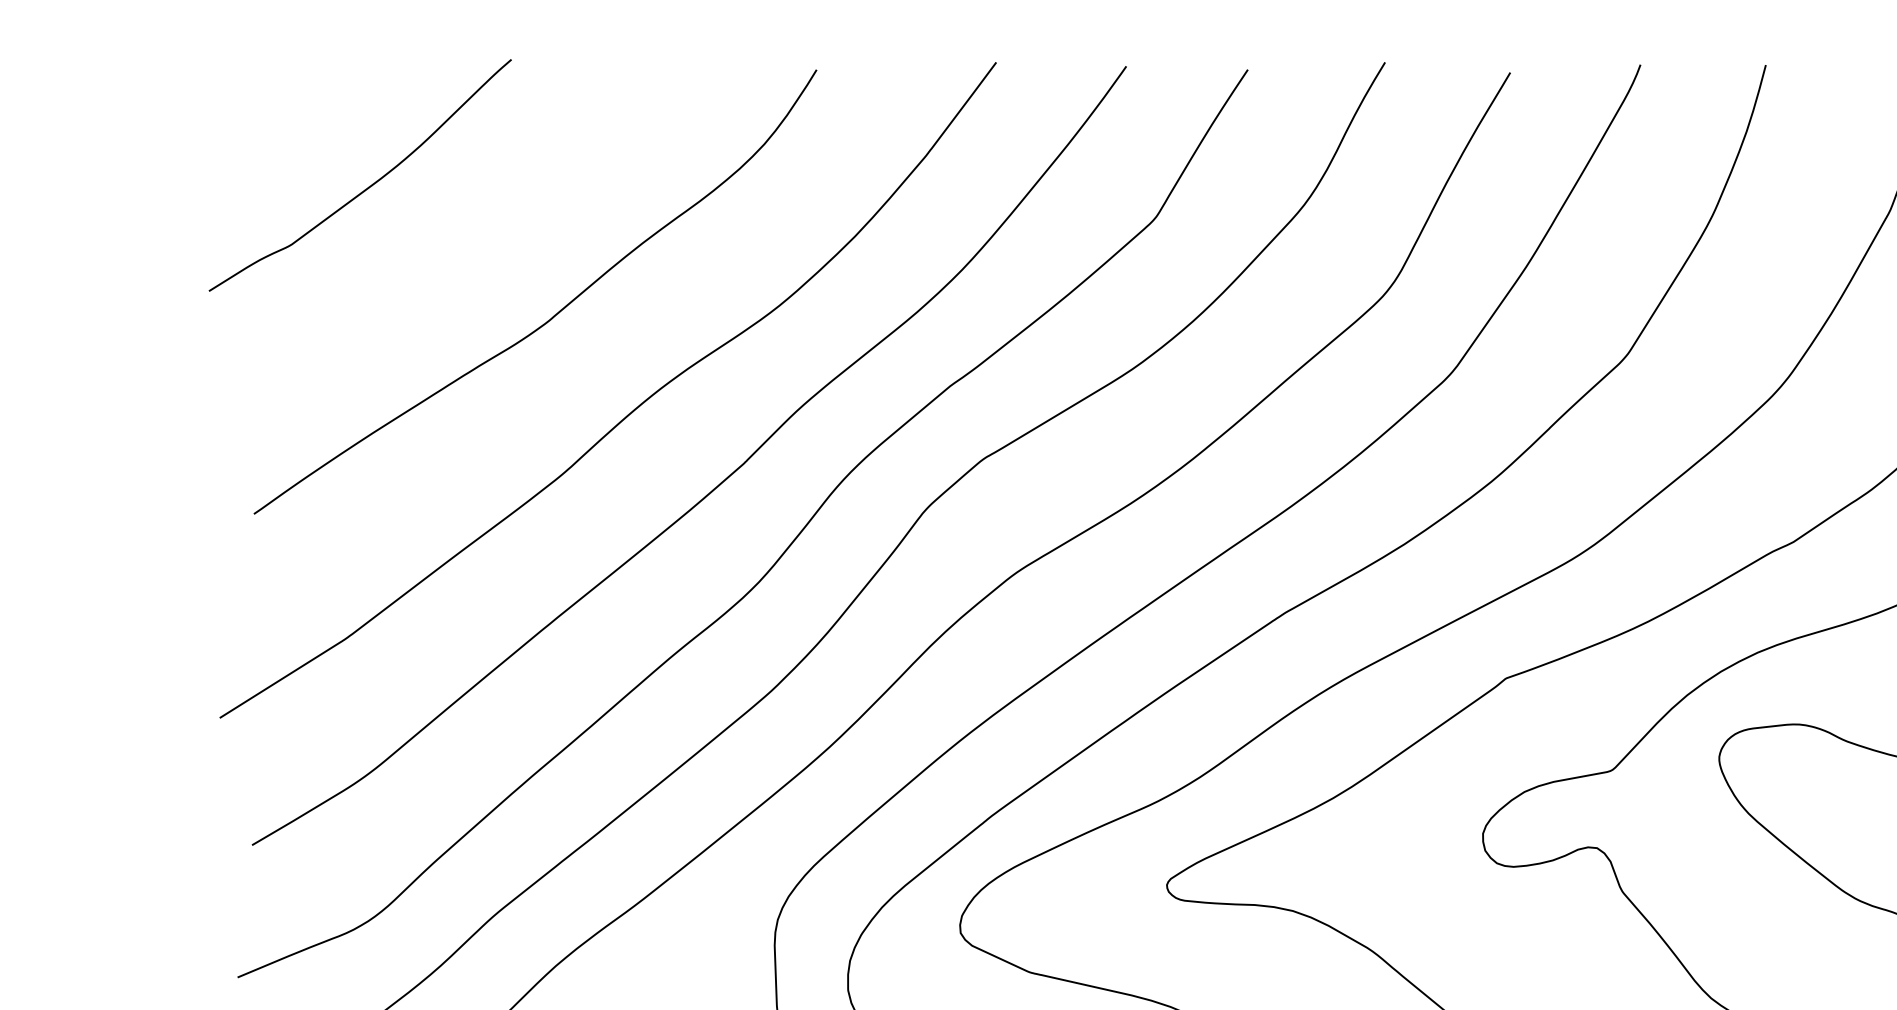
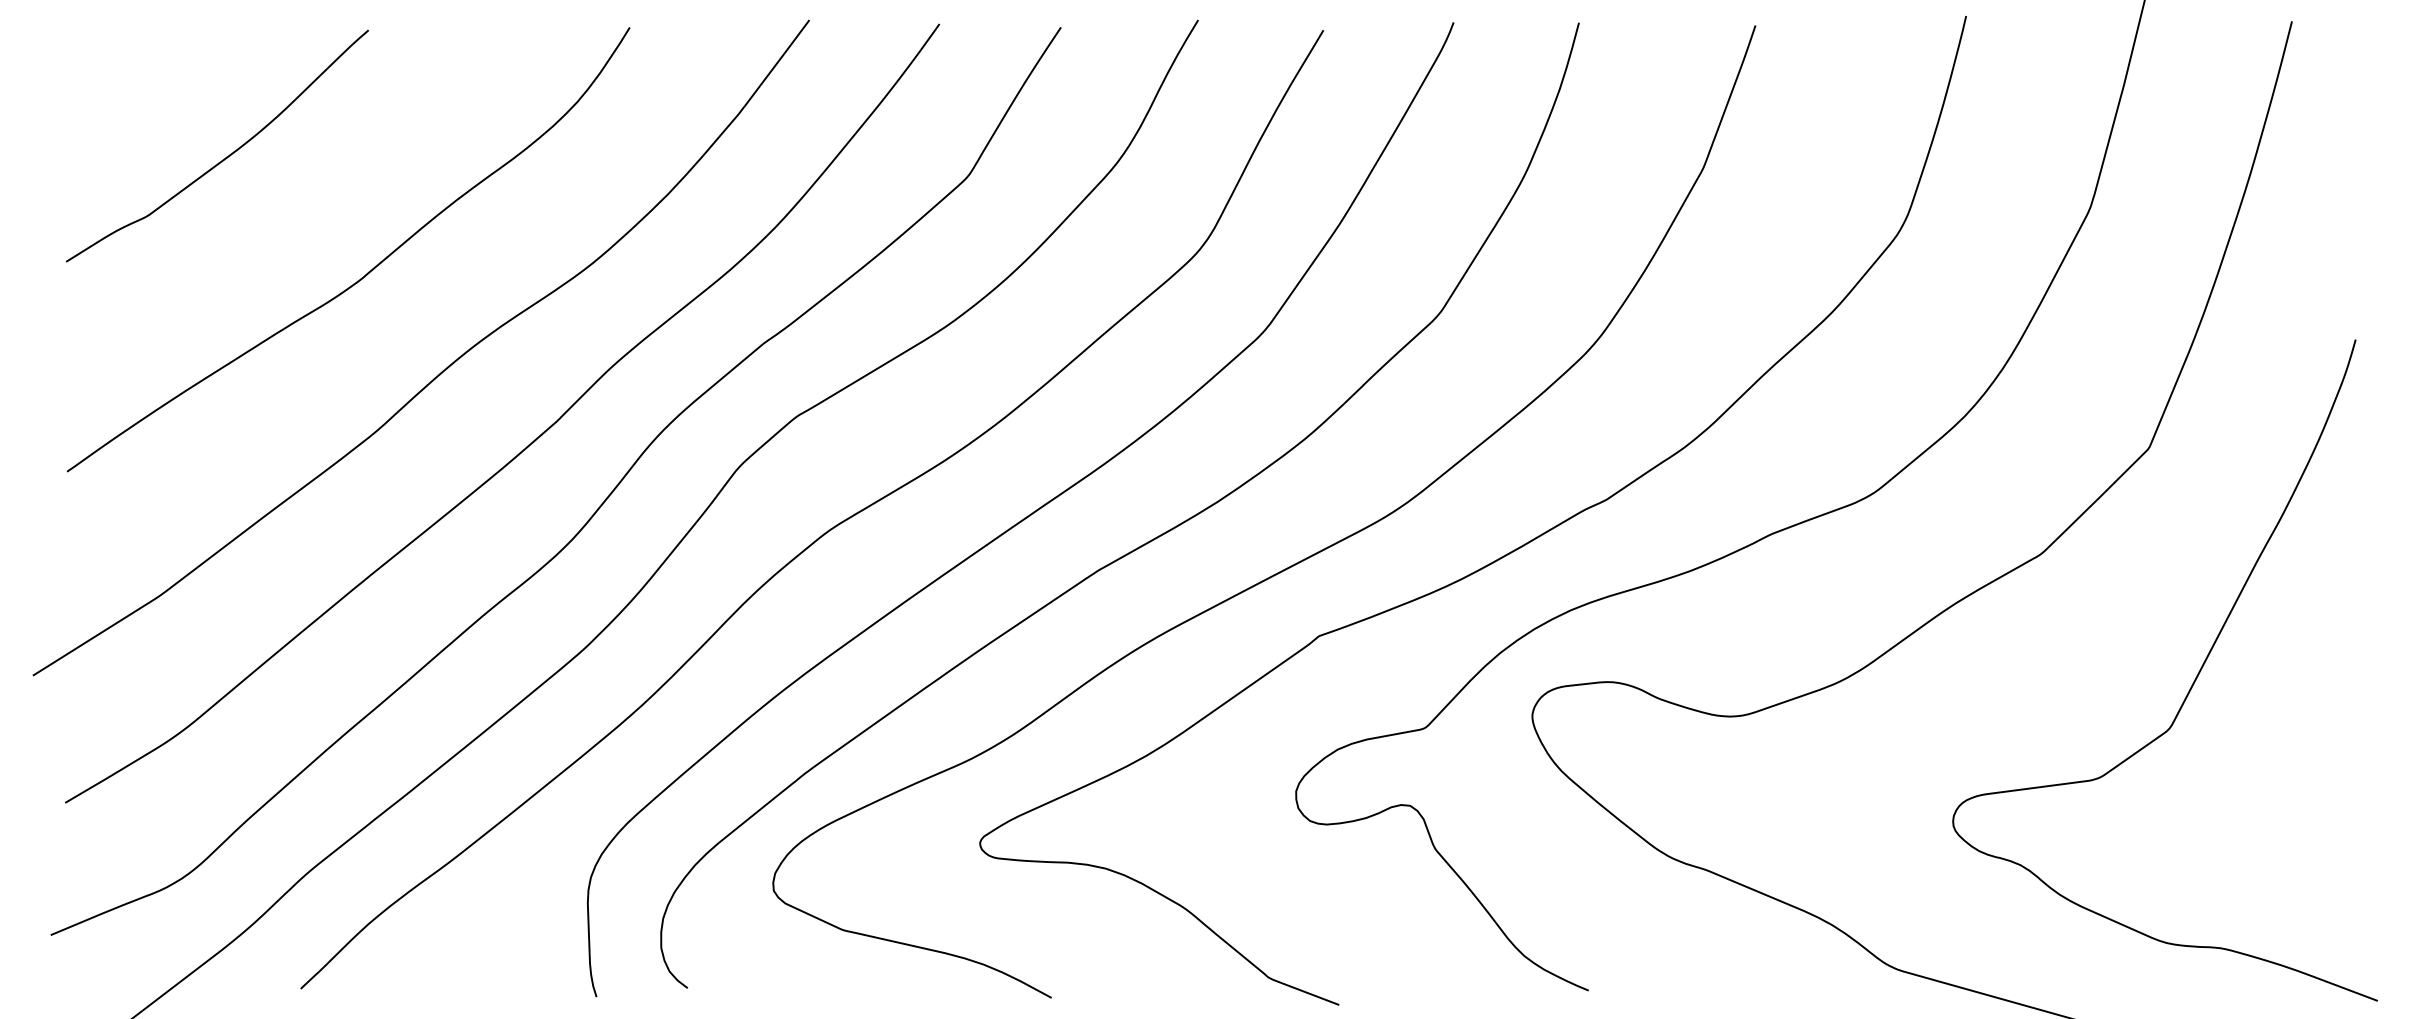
curve: (369, 185) -> (226, 156), moved

